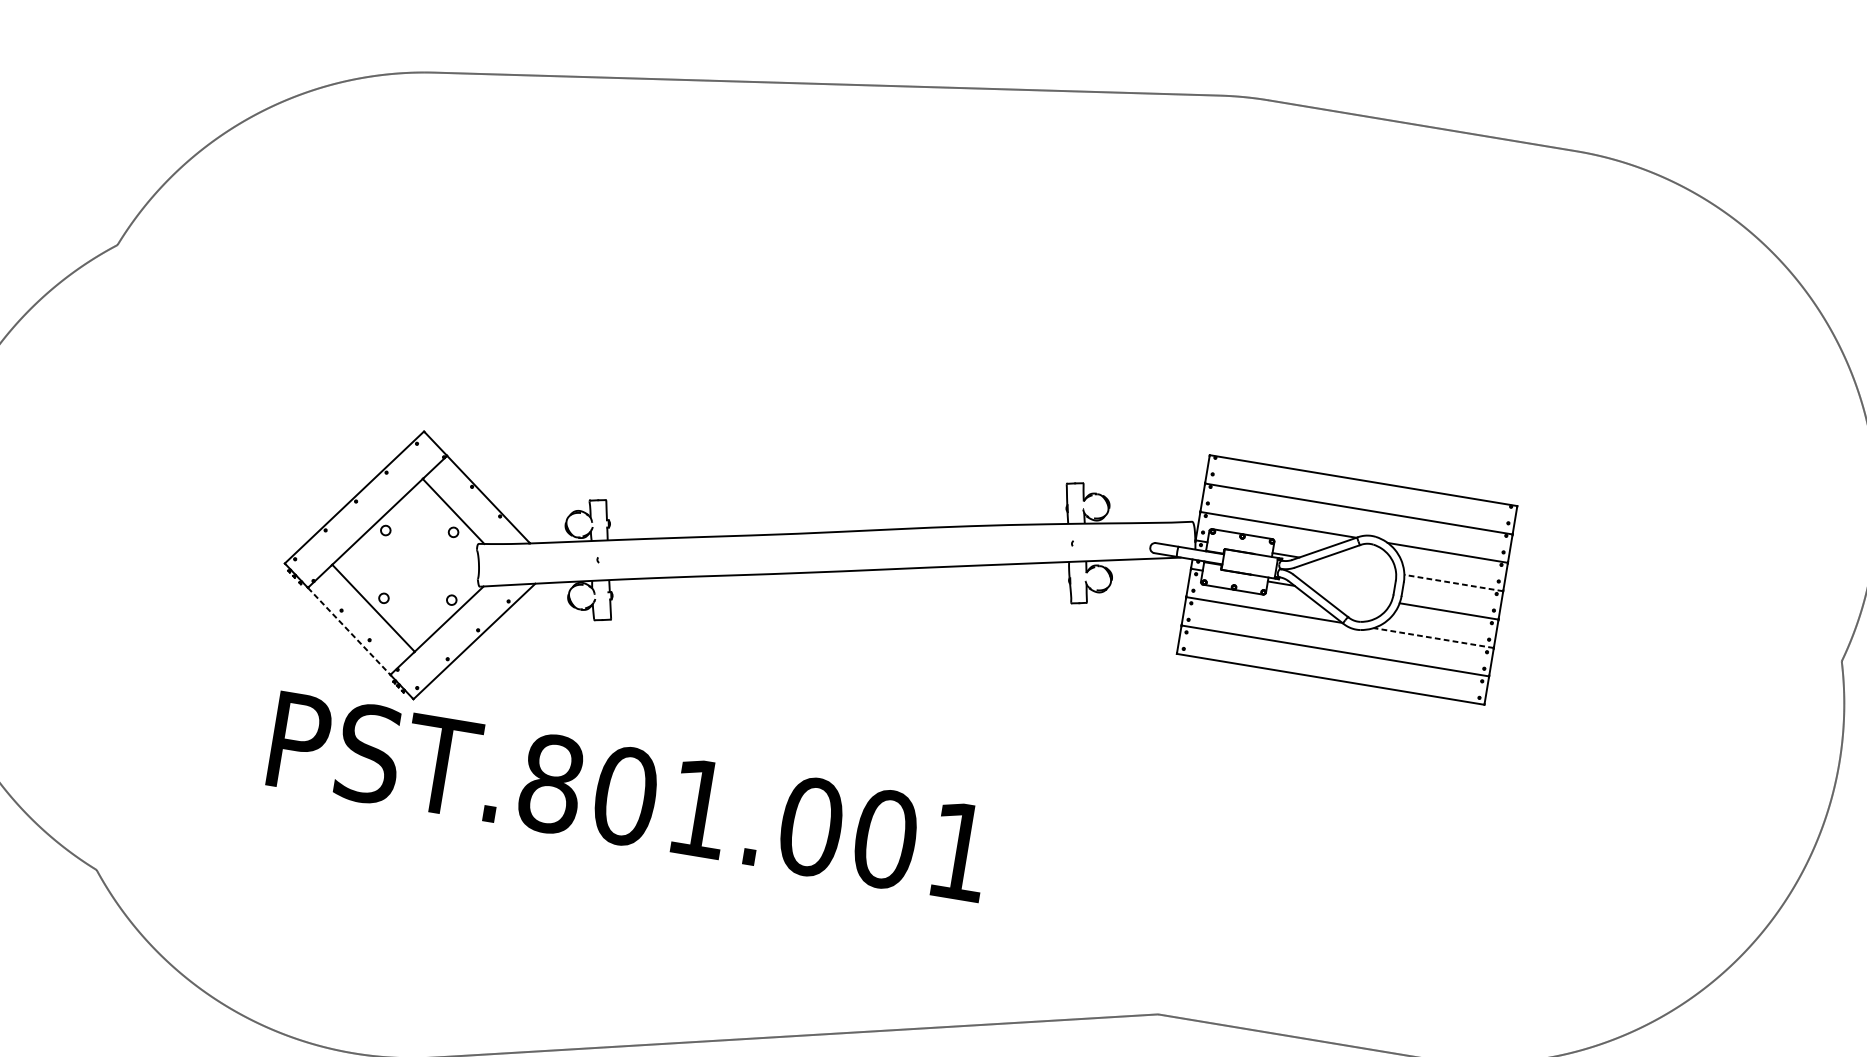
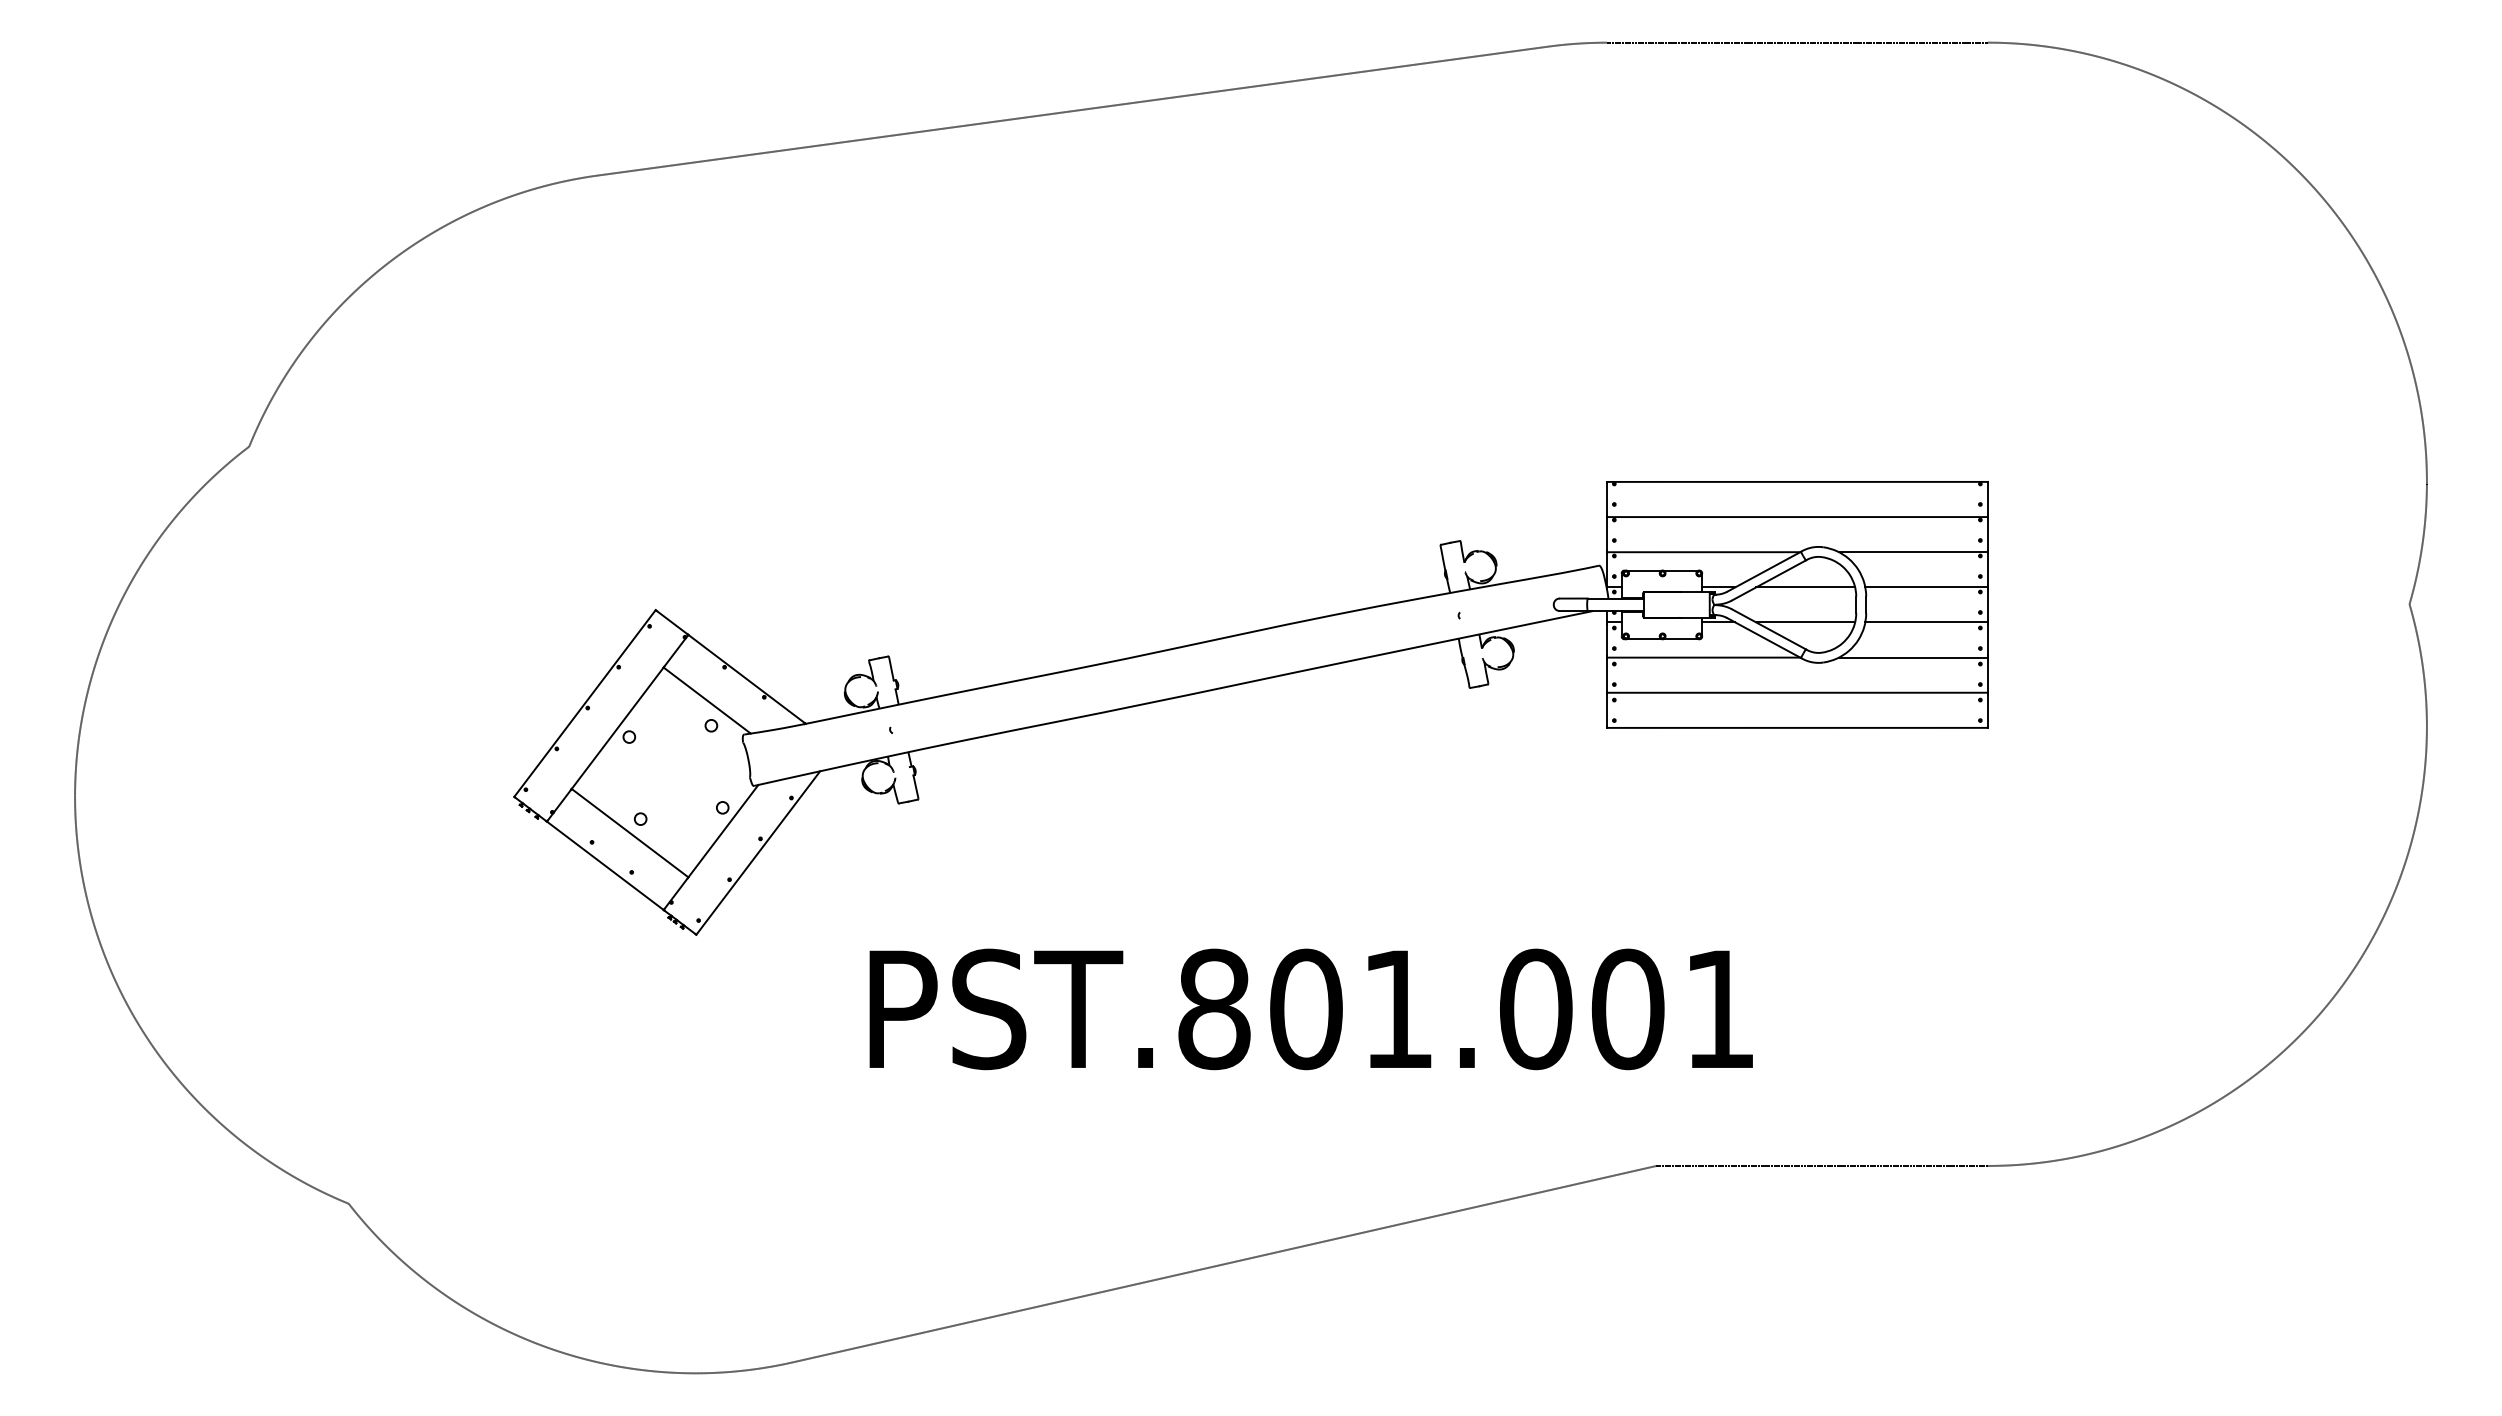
line: (1356, 567) -> (1805, 587), added
line: (1453, 583) -> (1926, 587), dashed -> solid
line: (1351, 595) -> (1805, 622), added
line: (349, 631) -> (605, 866), dashed -> solid
line: (1433, 637) -> (1912, 657), dashed -> solid
text: (629, 796) -> (1310, 1009), moved

